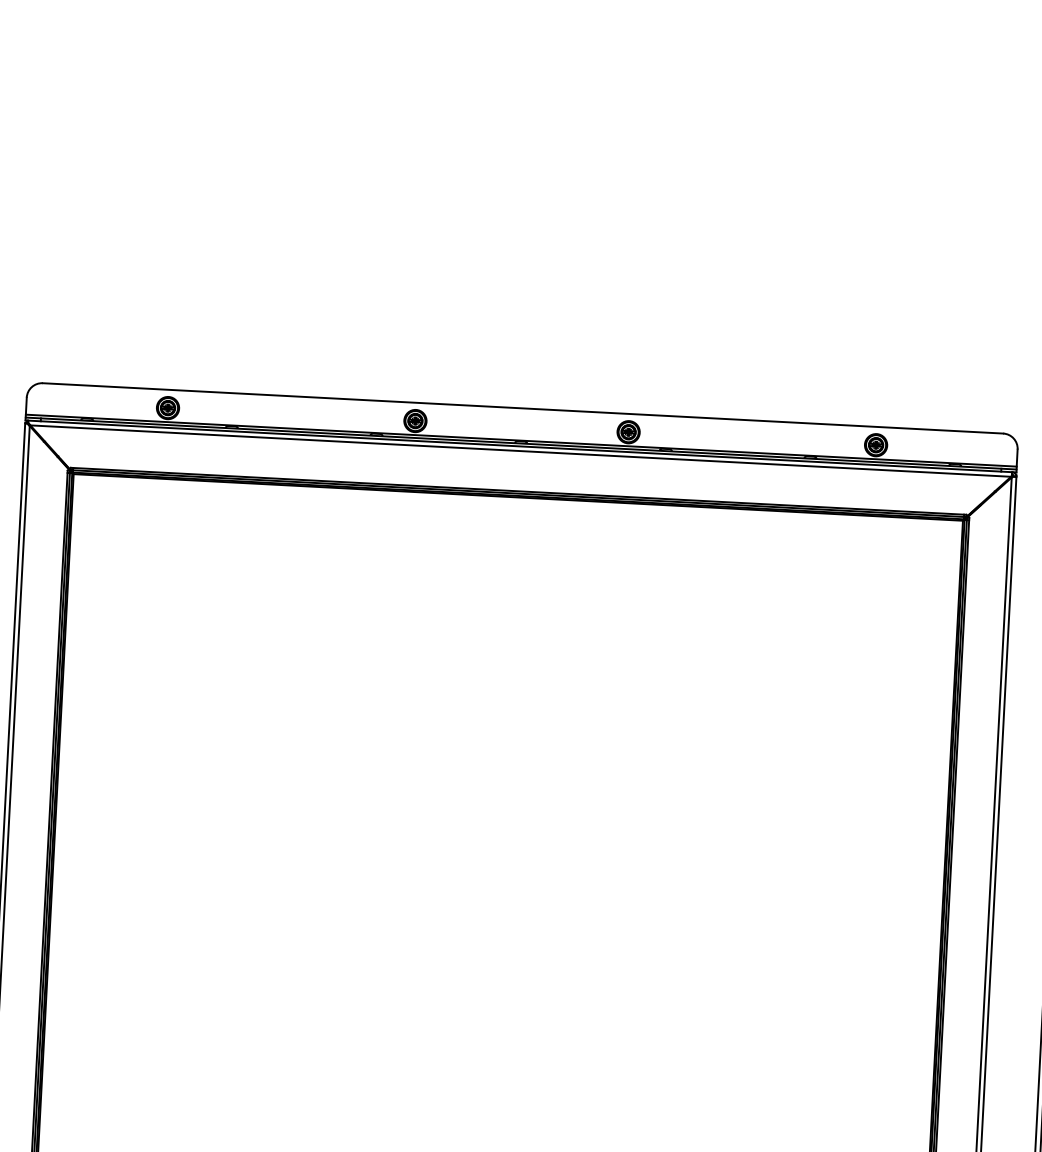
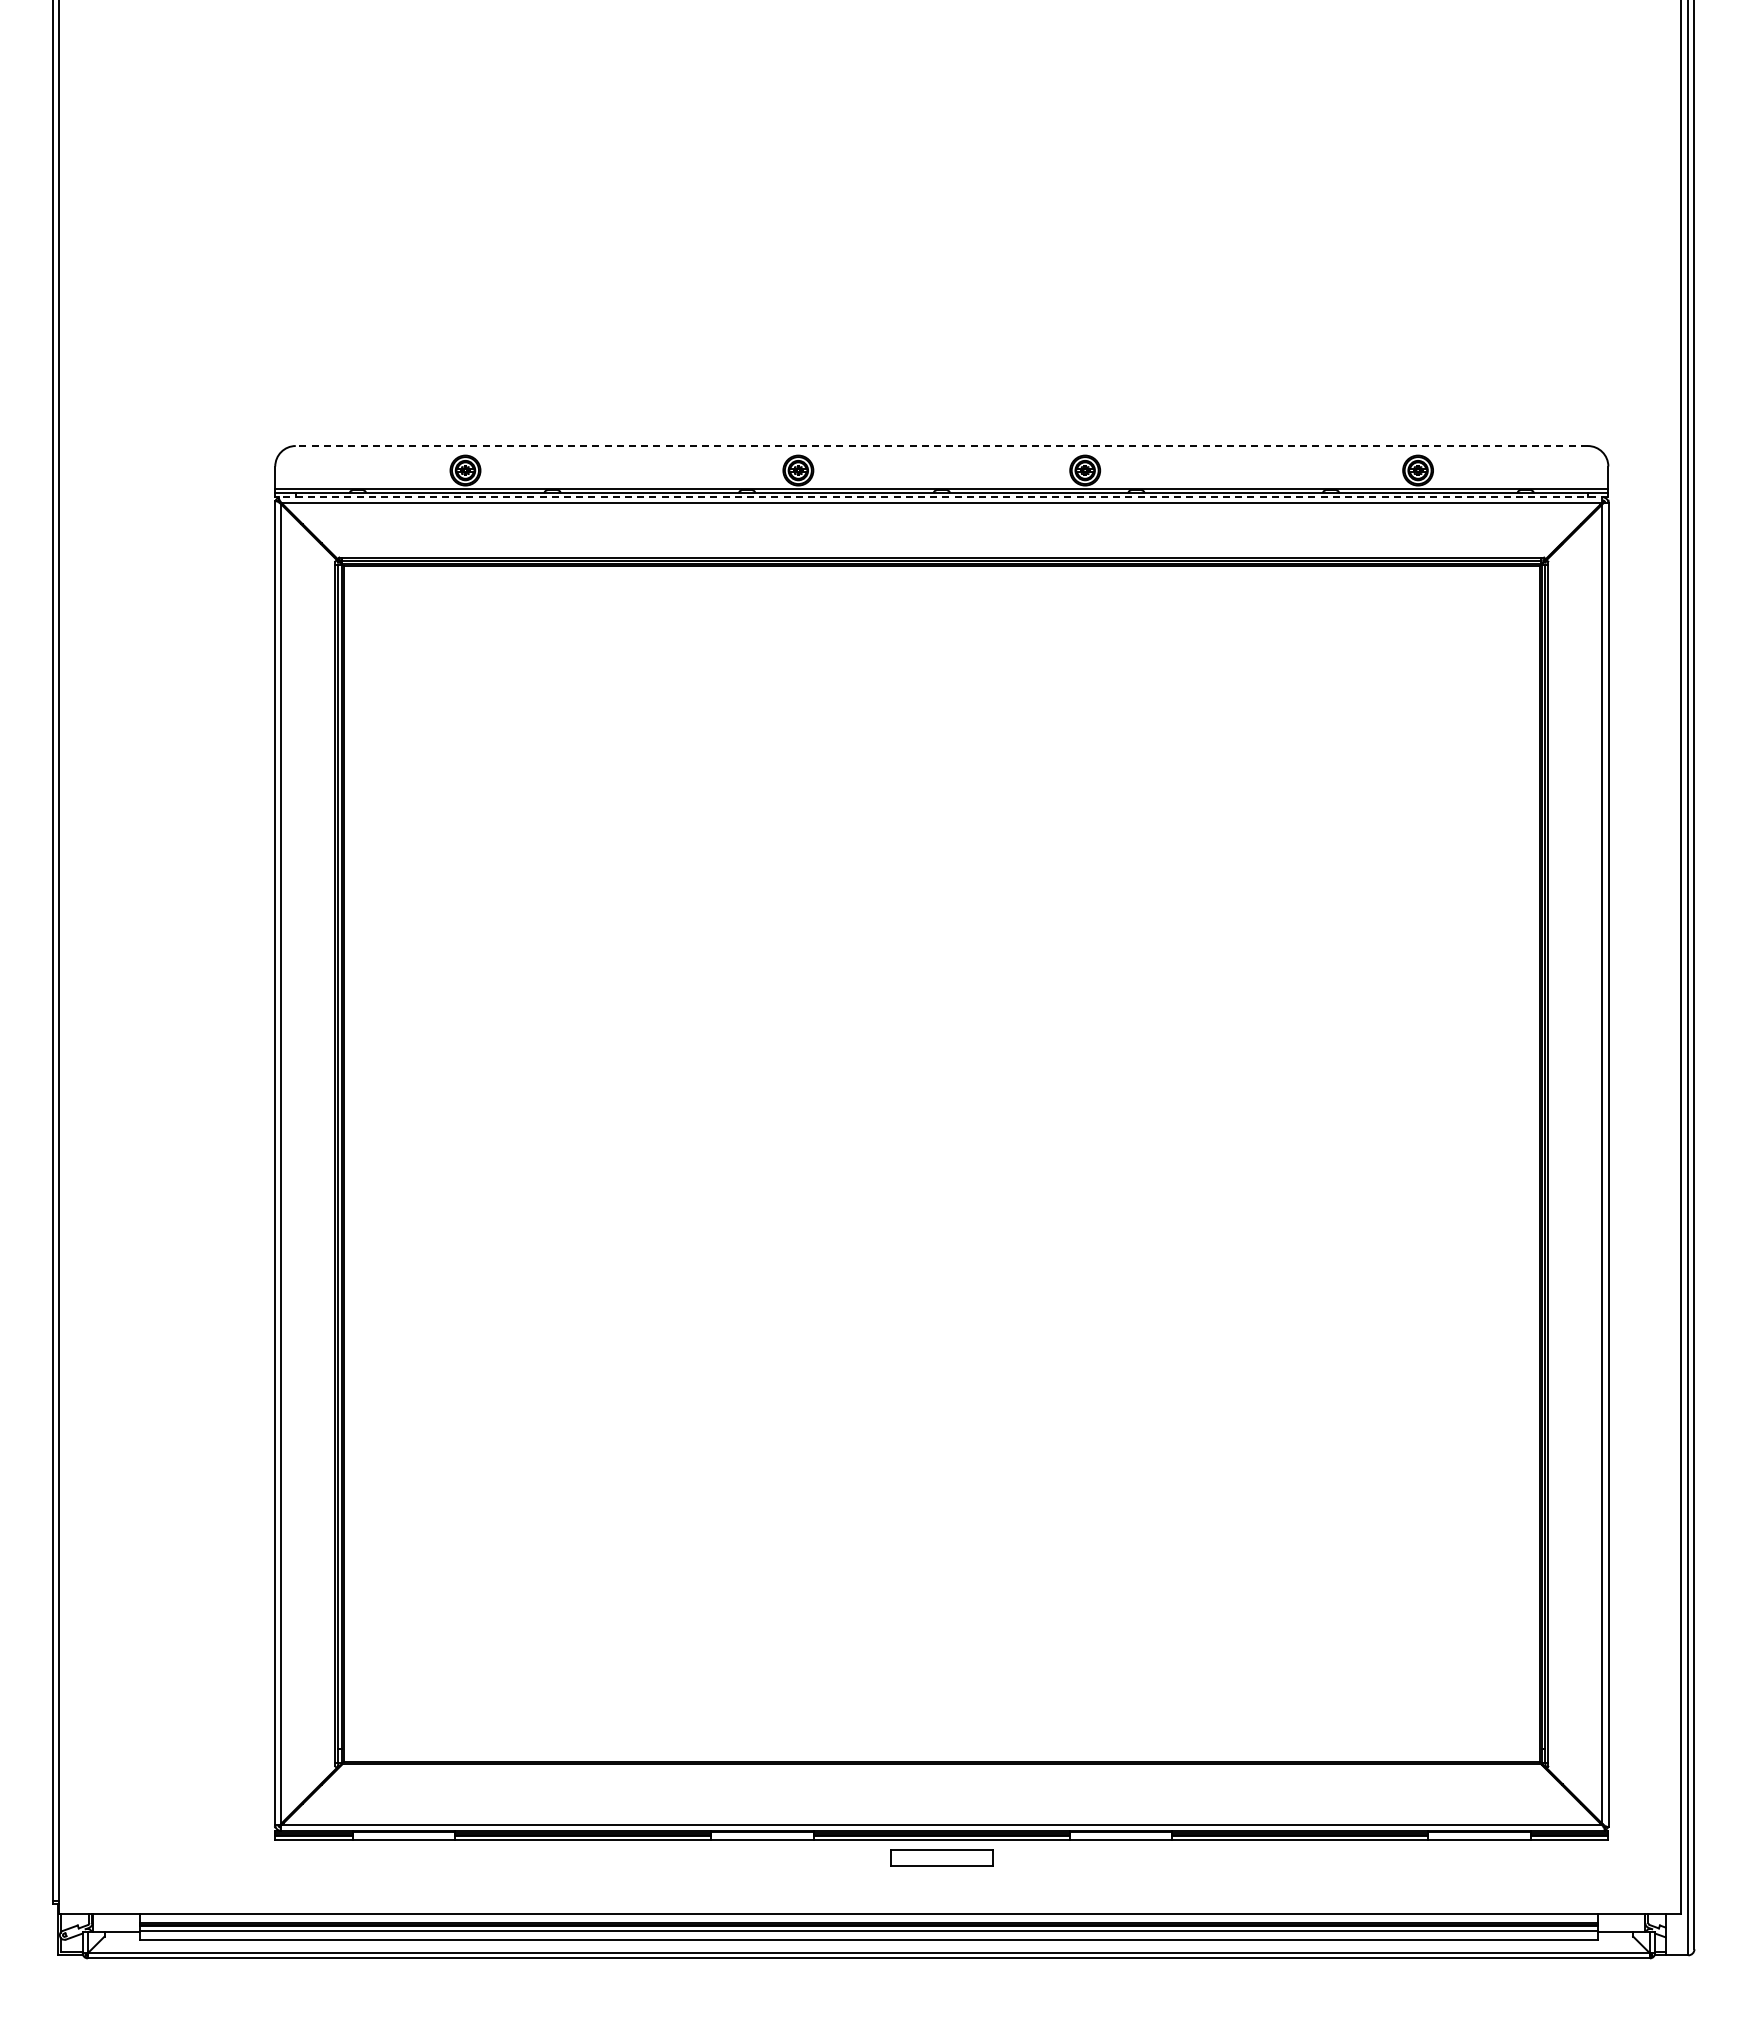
line: (522, 408) -> (941, 446), solid -> dashed
line: (522, 446) -> (943, 497), solid -> dashed

